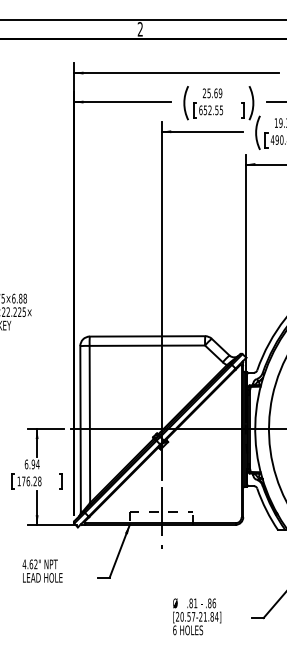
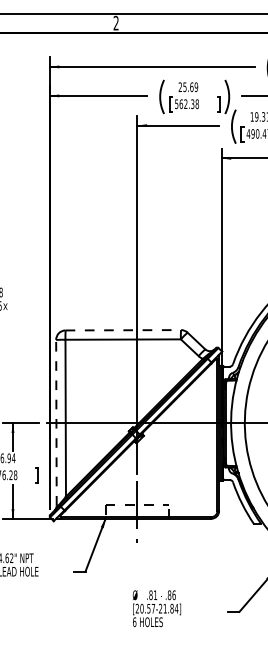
text: (211, 110) -> (187, 104), 652.55 -> 562.38
line: (147, 336) -> (123, 330), solid -> dashed
line: (80, 428) -> (56, 422), solid -> dashed
text: (197, 616) -> (157, 608), moved

